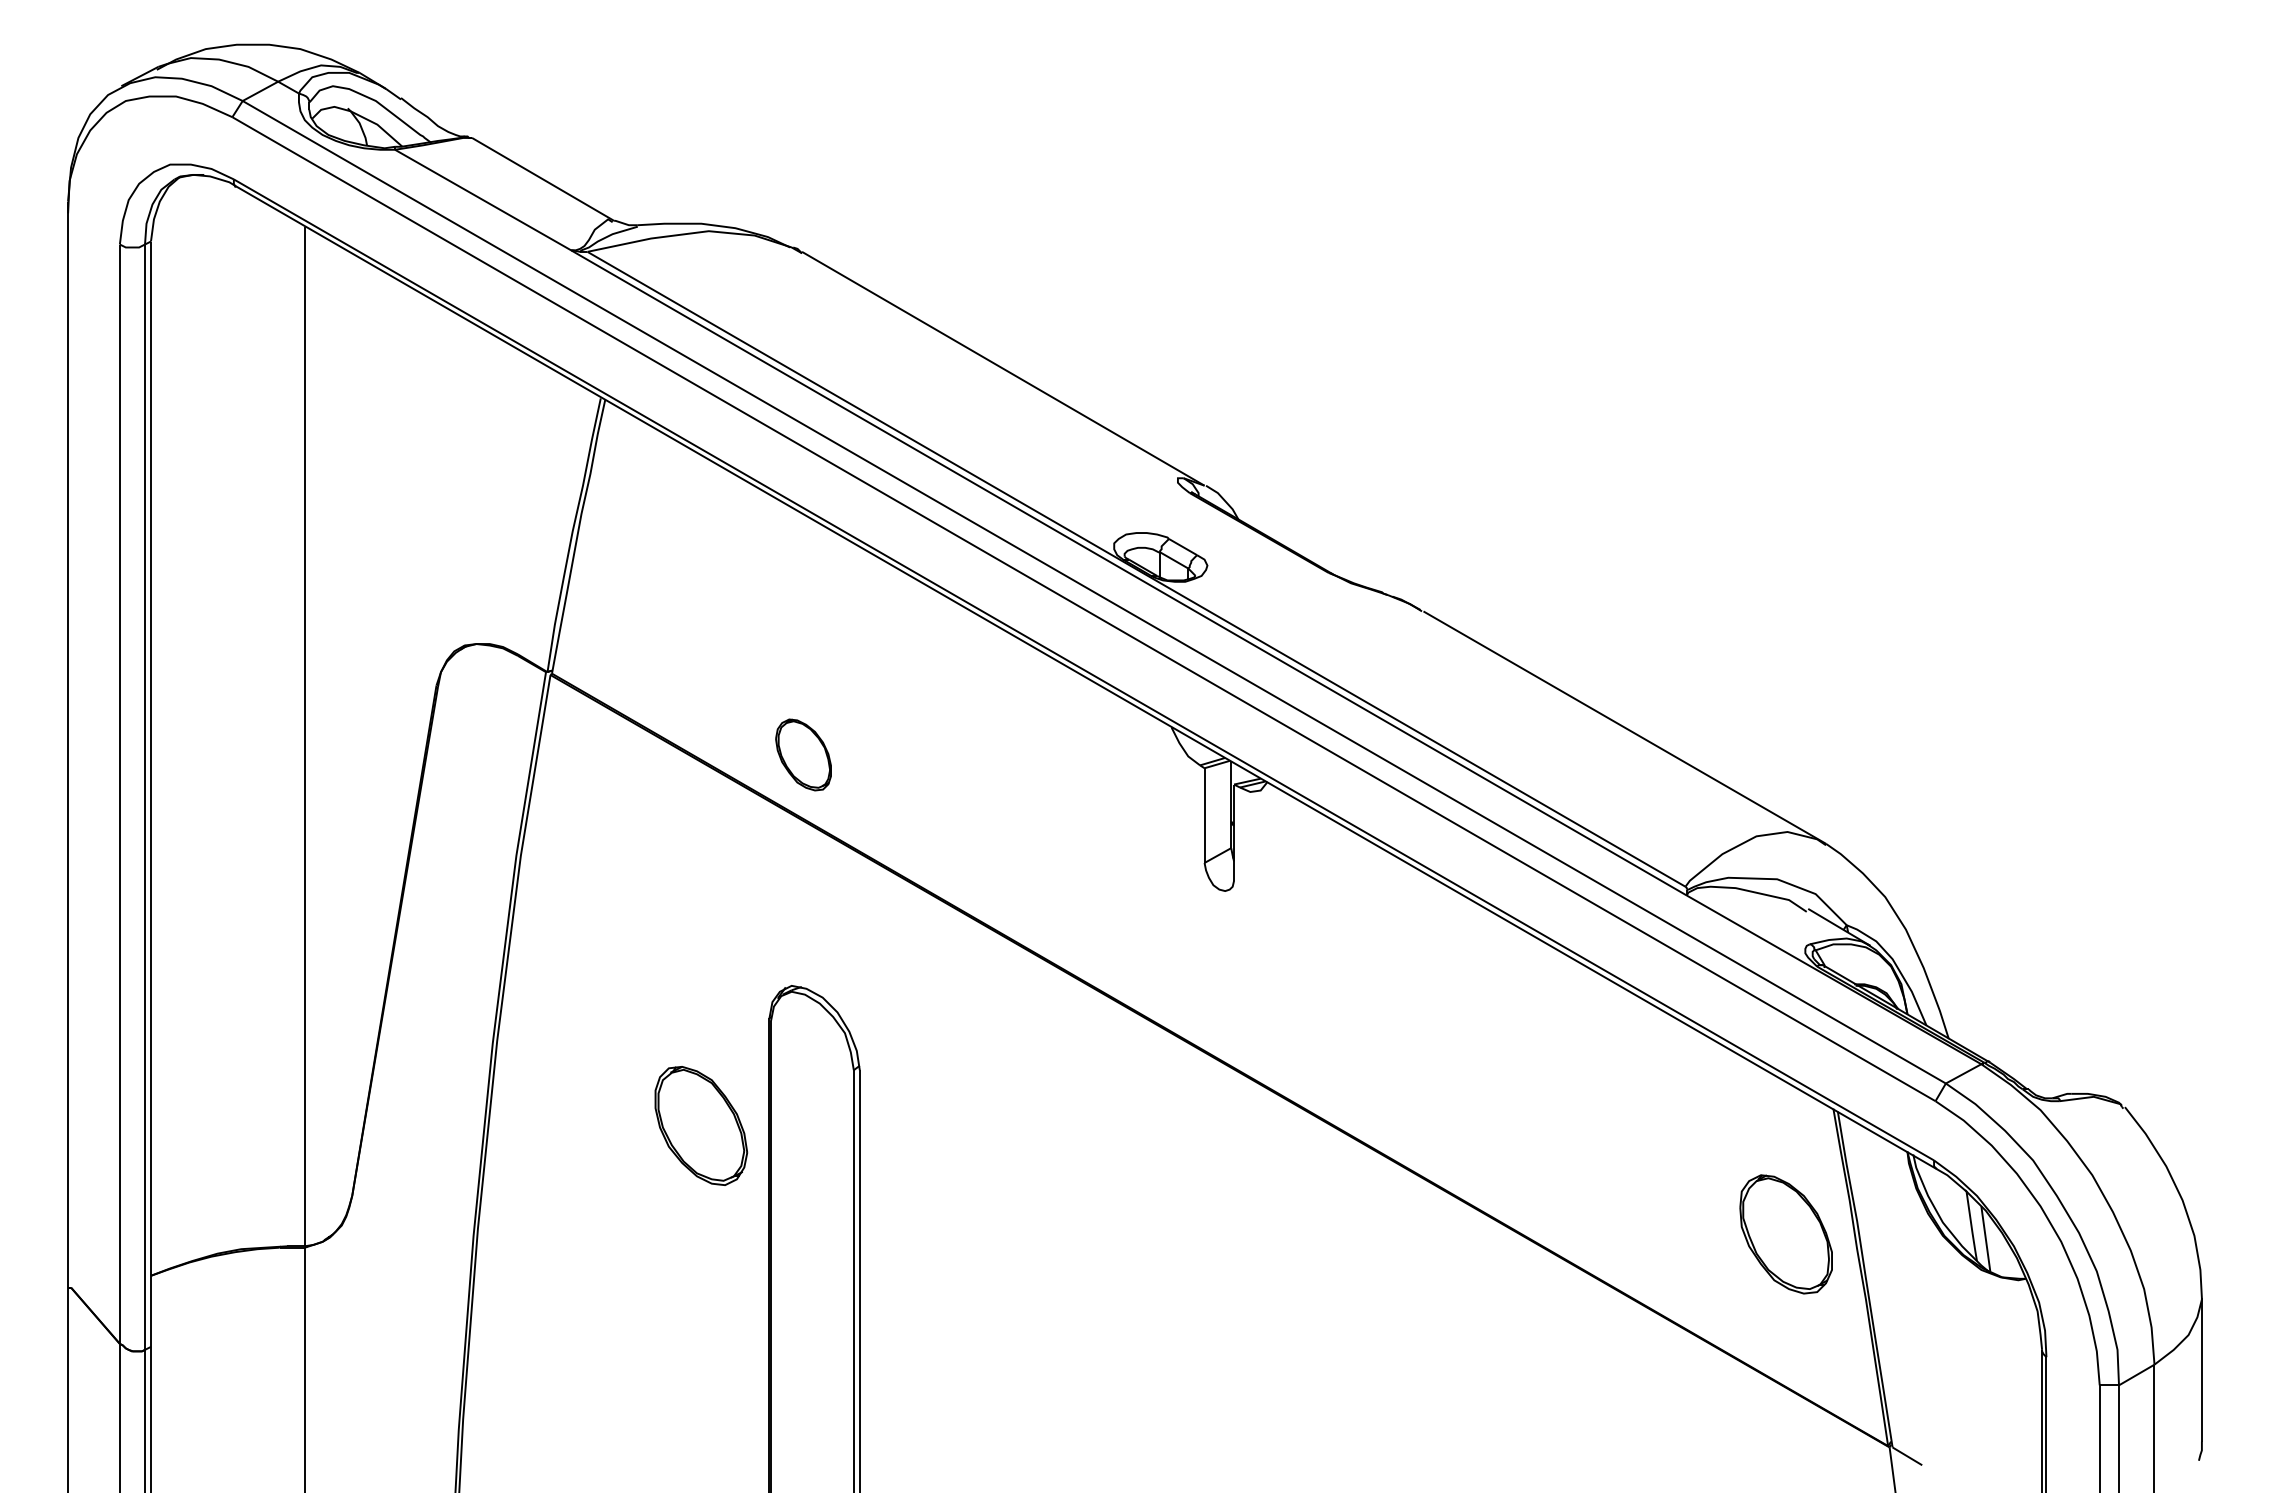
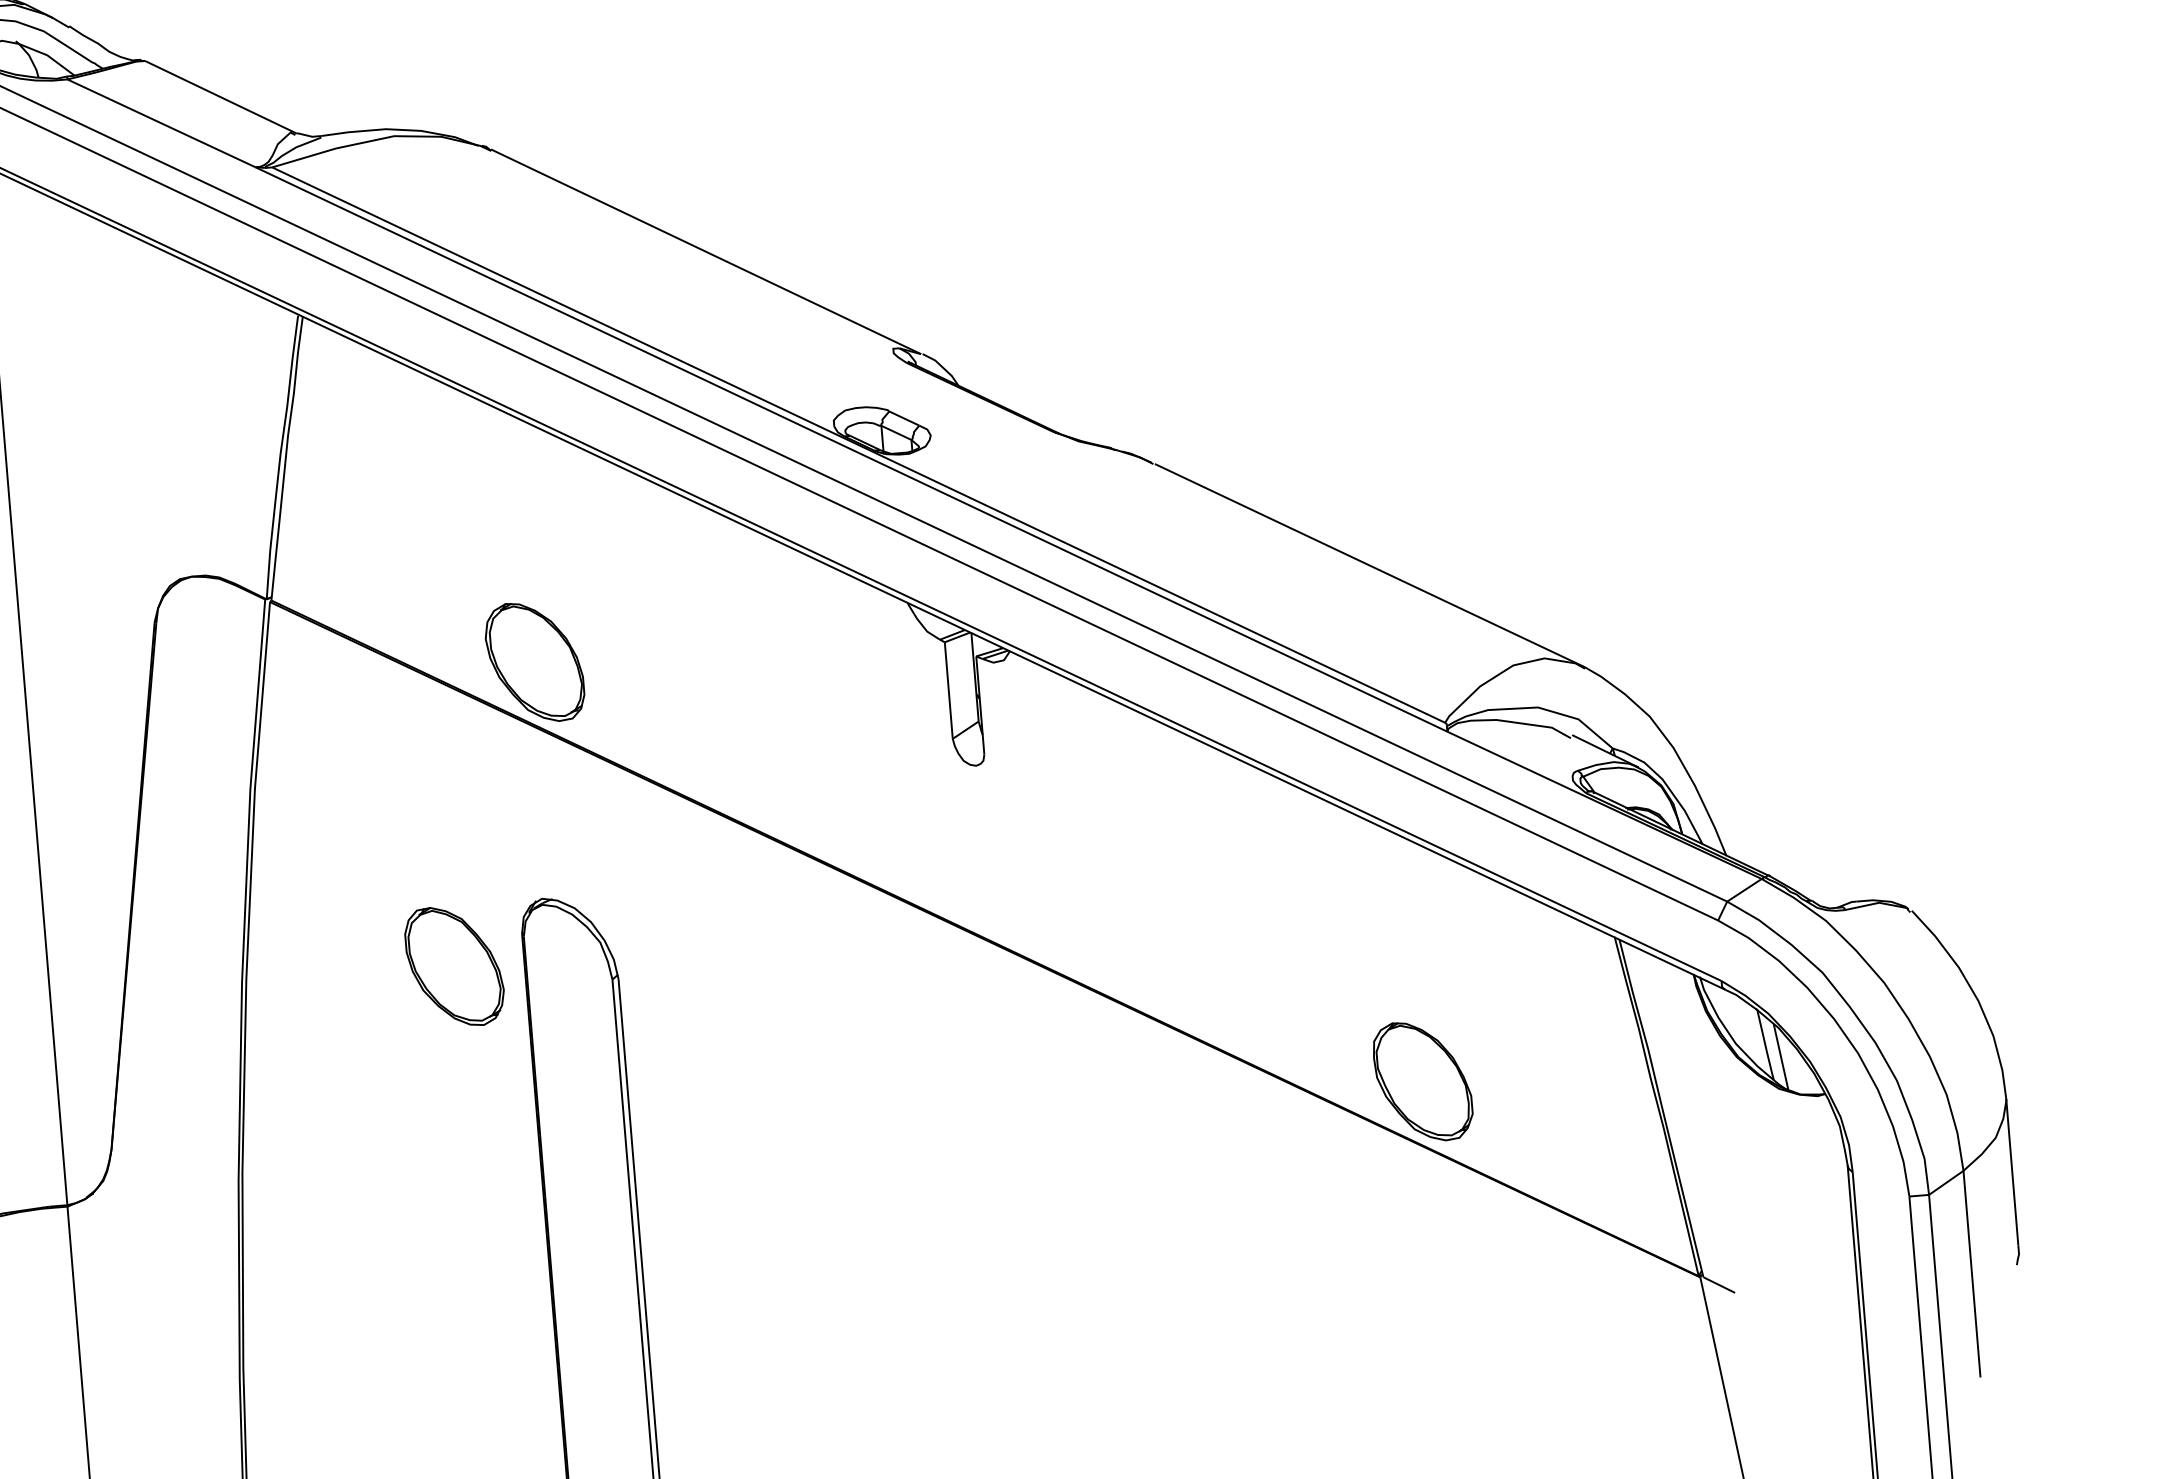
part: (803, 754) -> (534, 661), size x1.67
part: (701, 1125) -> (454, 966), moved
part: (1785, 1234) -> (1422, 1081), moved

